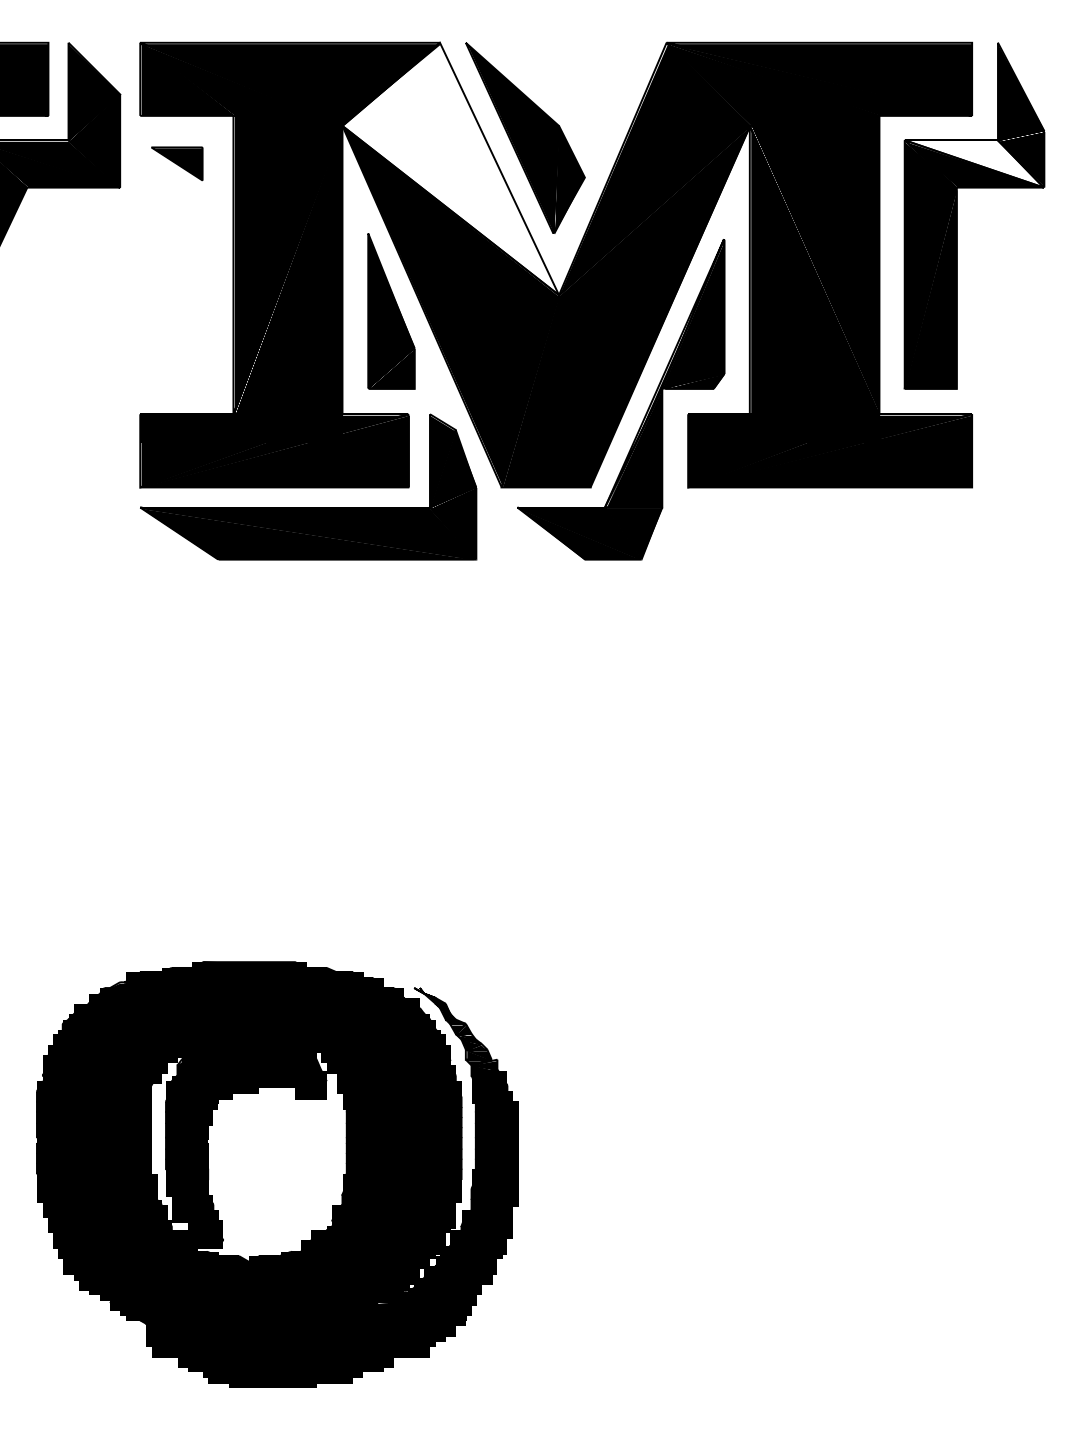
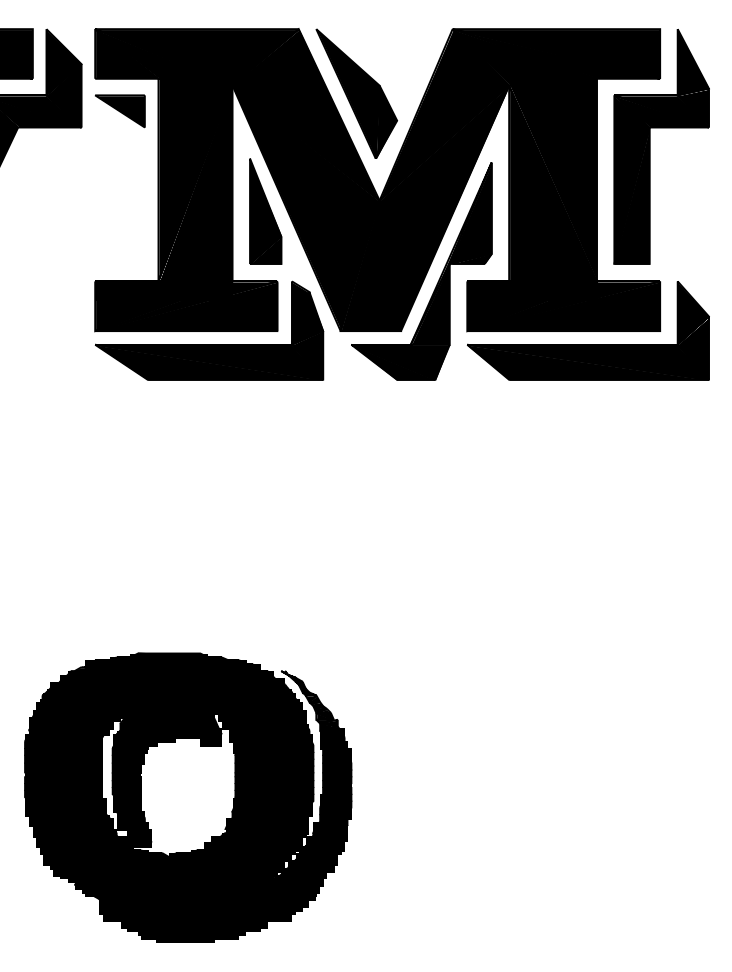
part: (177, 164) -> (120, 111), size x1.43
fill: (974, 164) -> (661, 111), added
fill: (449, 169) -> (305, 115), added
part: (866, 507) -> (588, 344), added

